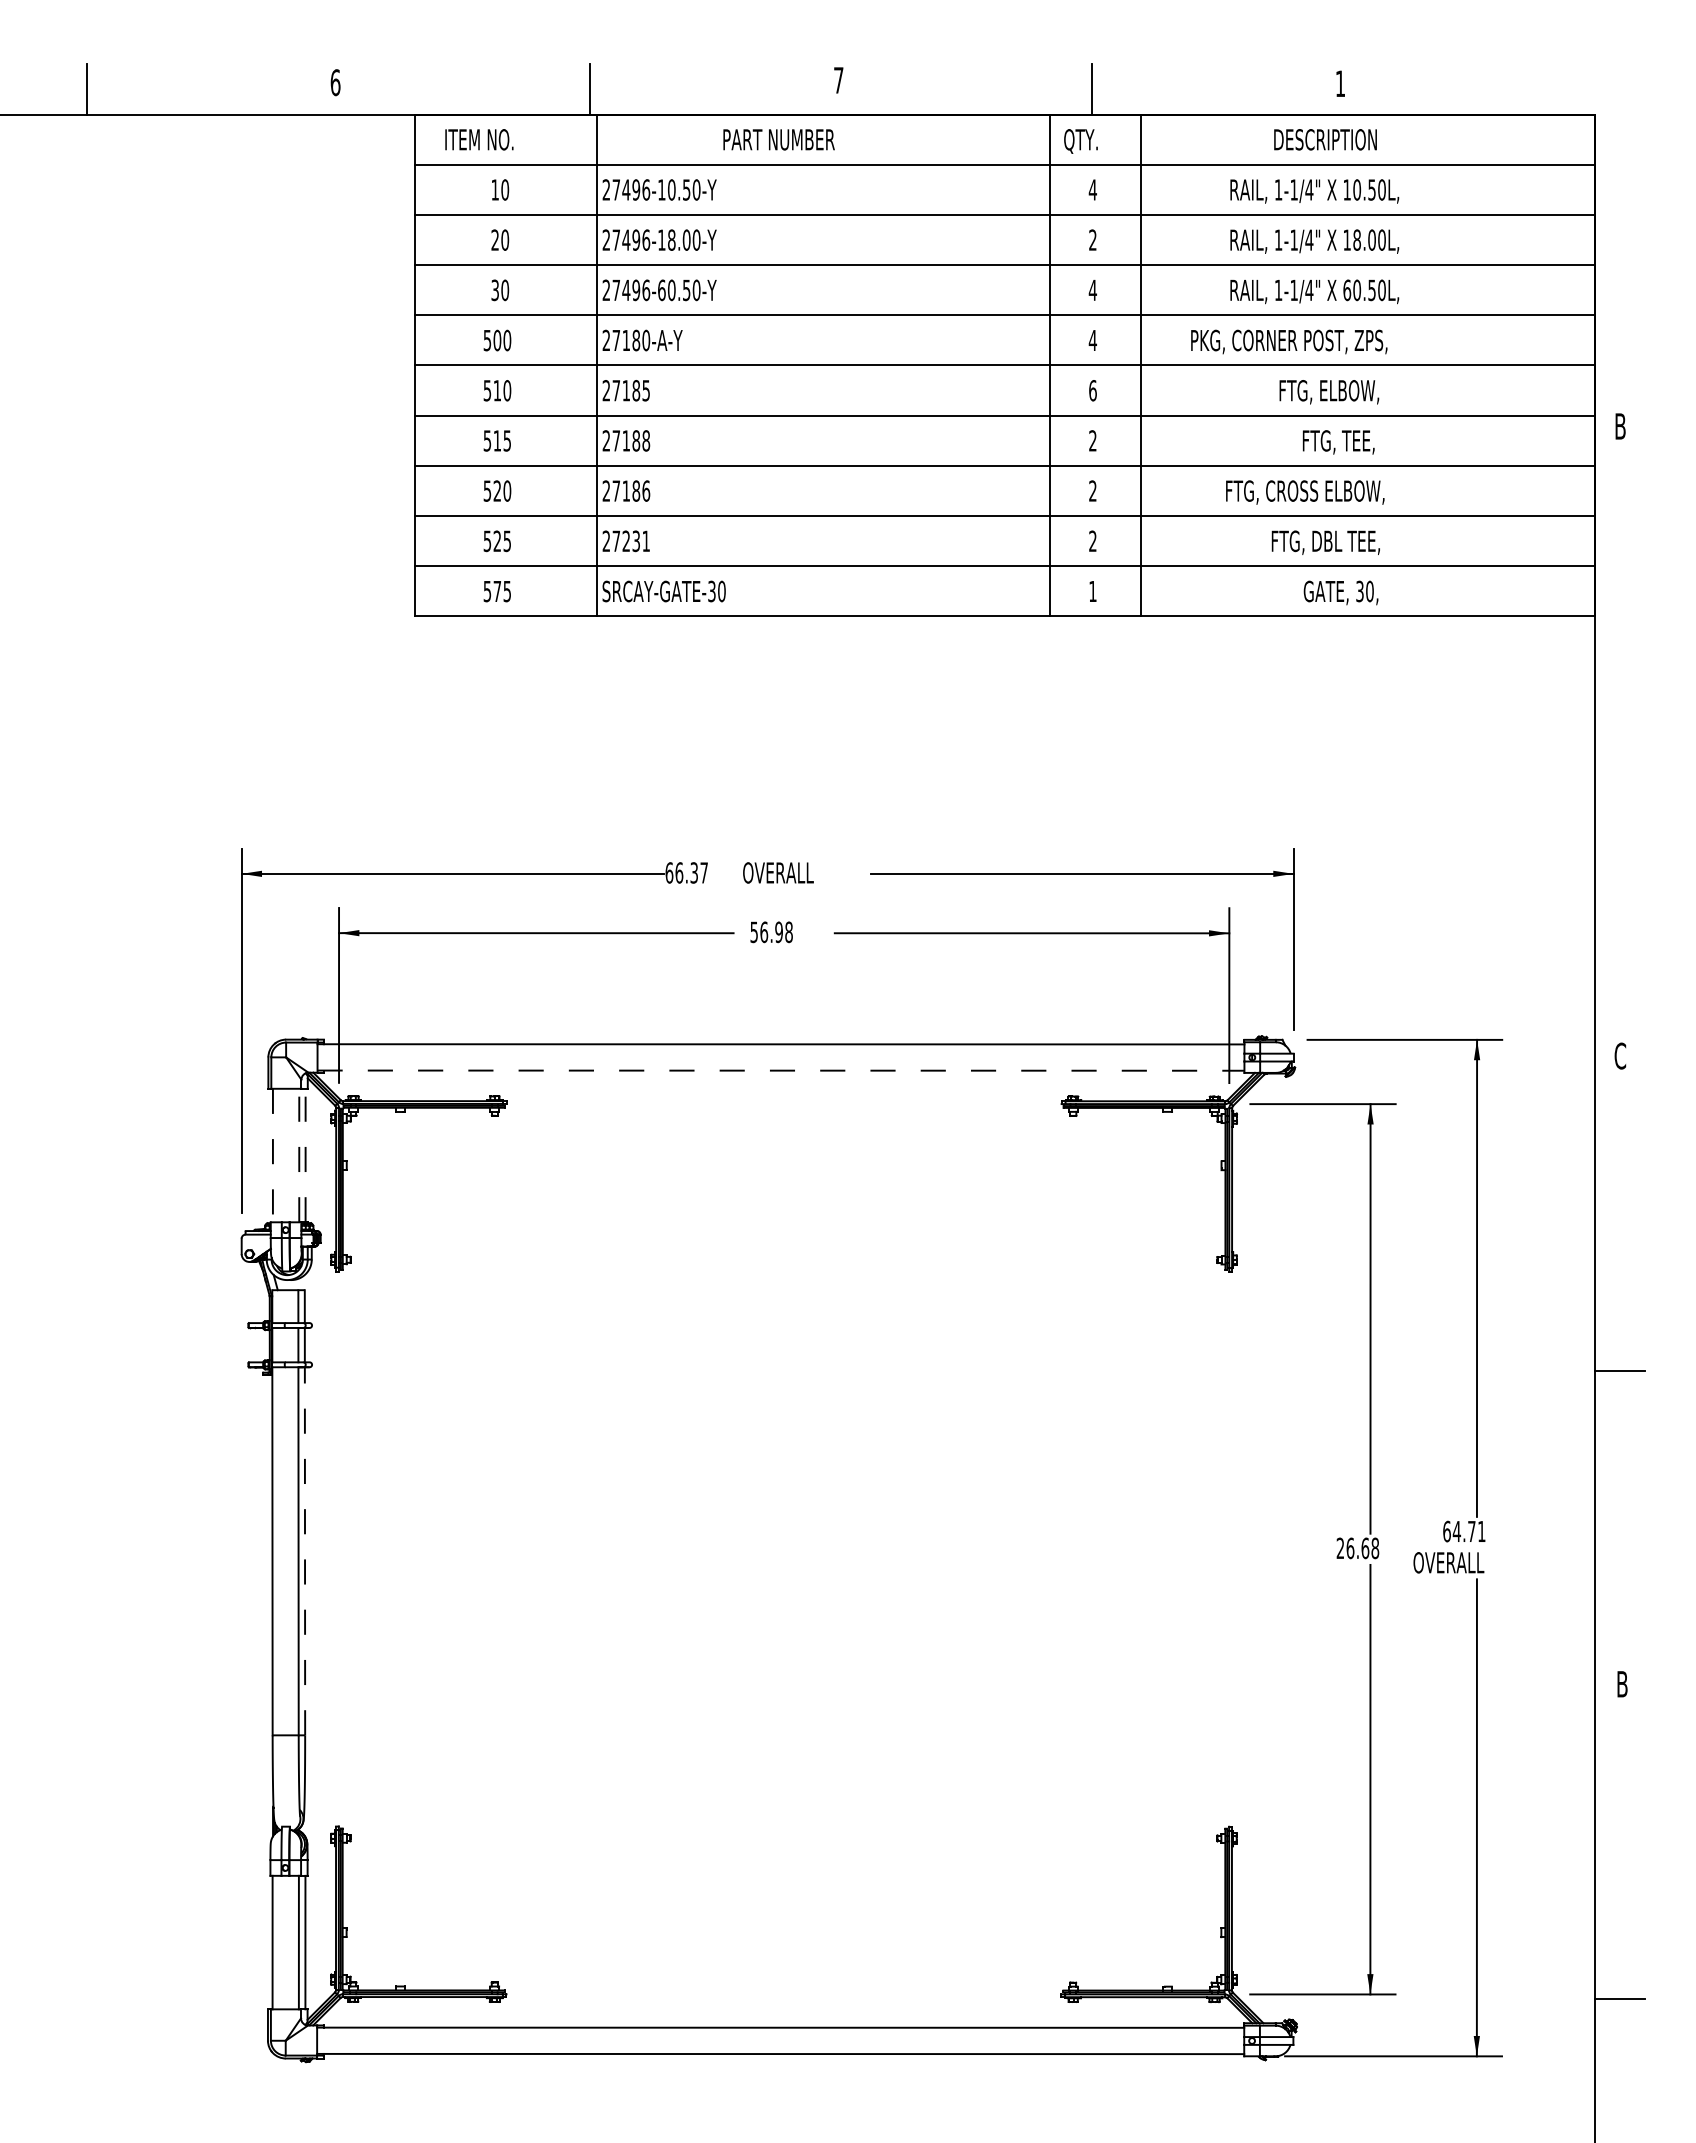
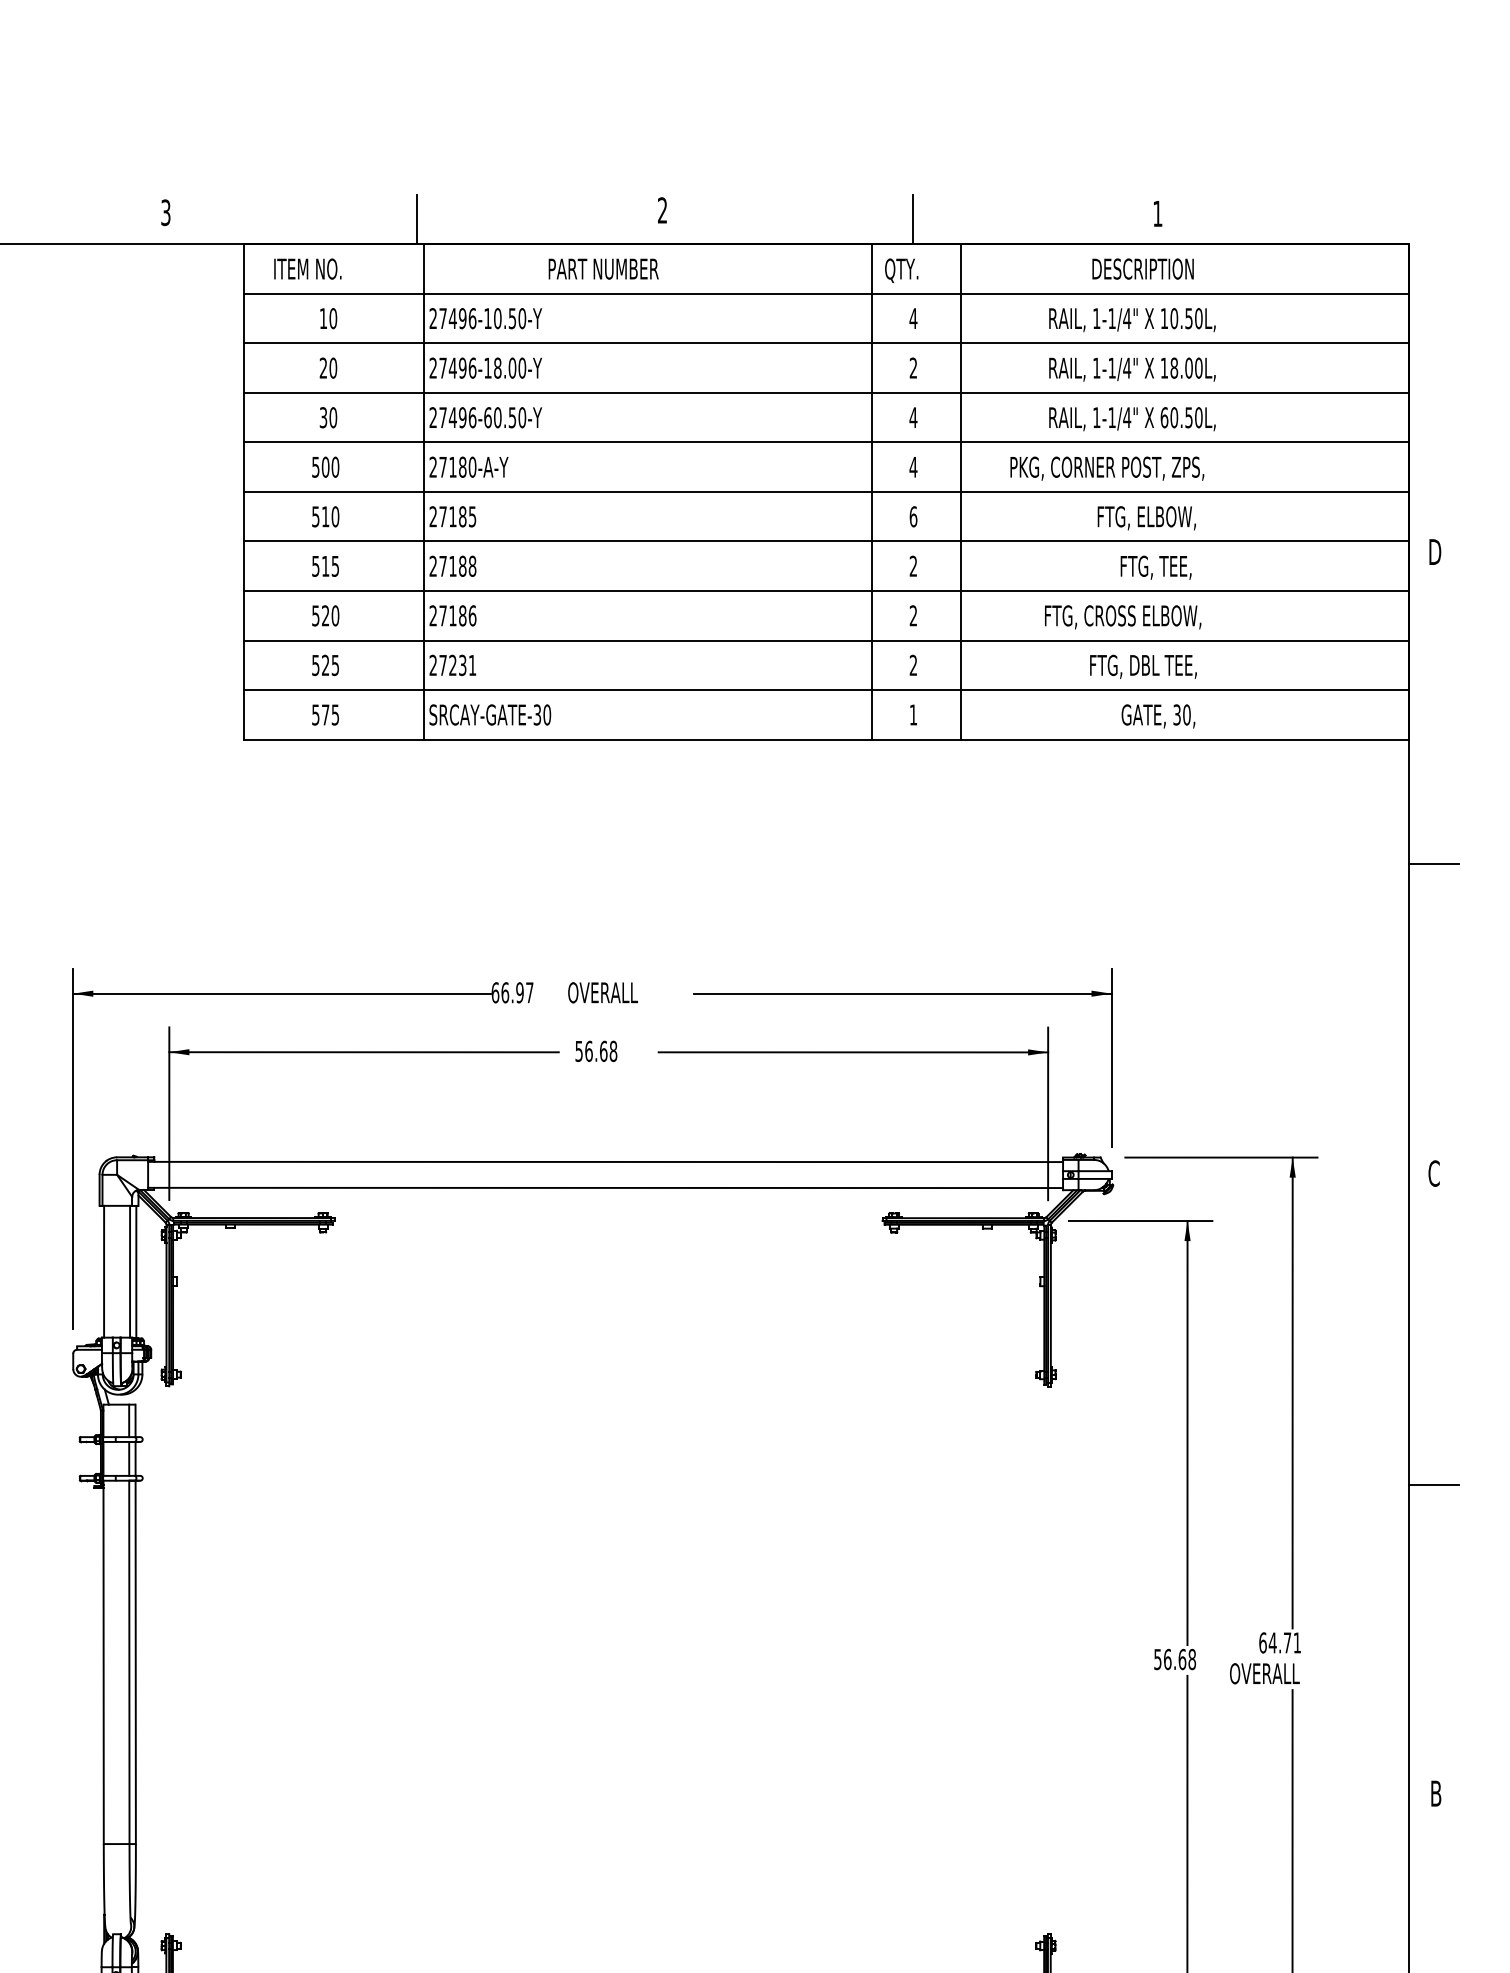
text: (838, 80) -> (662, 210), 7 -> 2
text: (335, 82) -> (165, 212), 6 -> 3
text: (1622, 426) -> (1436, 552), B -> D
line: (1619, 742) -> (1433, 864), added
text: (694, 872) -> (520, 992), 66.37 -> 66.97
text: (779, 932) -> (604, 1051), 56.98 -> 56.68
line: (781, 1070) -> (606, 1187), dashed -> solid
line: (272, 1155) -> (103, 1271), dashed -> solid
line: (299, 1155) -> (130, 1271), dashed -> solid
line: (305, 1155) -> (136, 1271), dashed -> solid
text: (1340, 1548) -> (1157, 1659), 26.68 -> 56.68
line: (305, 1550) -> (136, 1661), dashed -> solid

